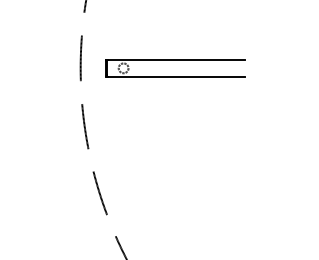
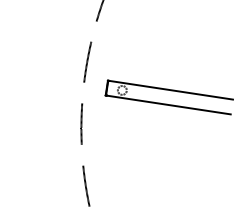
part: (175, 60) -> (170, 90), moved

